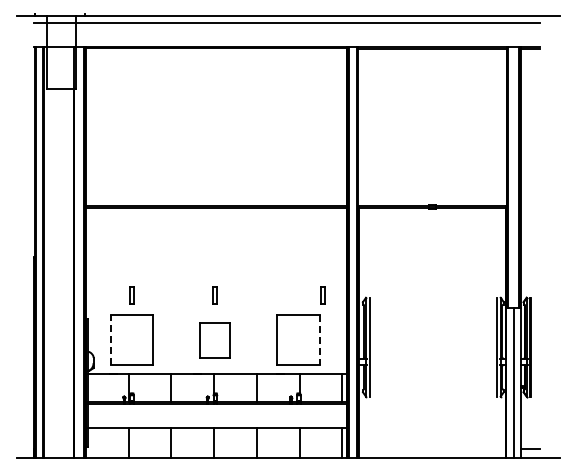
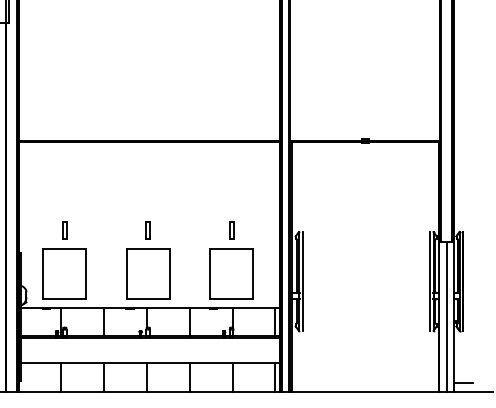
part: (322, 295) -> (231, 229), moved
part: (215, 339) -> (148, 273), size x1.43
line: (110, 340) -> (43, 274), dashed -> solid
line: (320, 340) -> (253, 274), dashed -> solid

